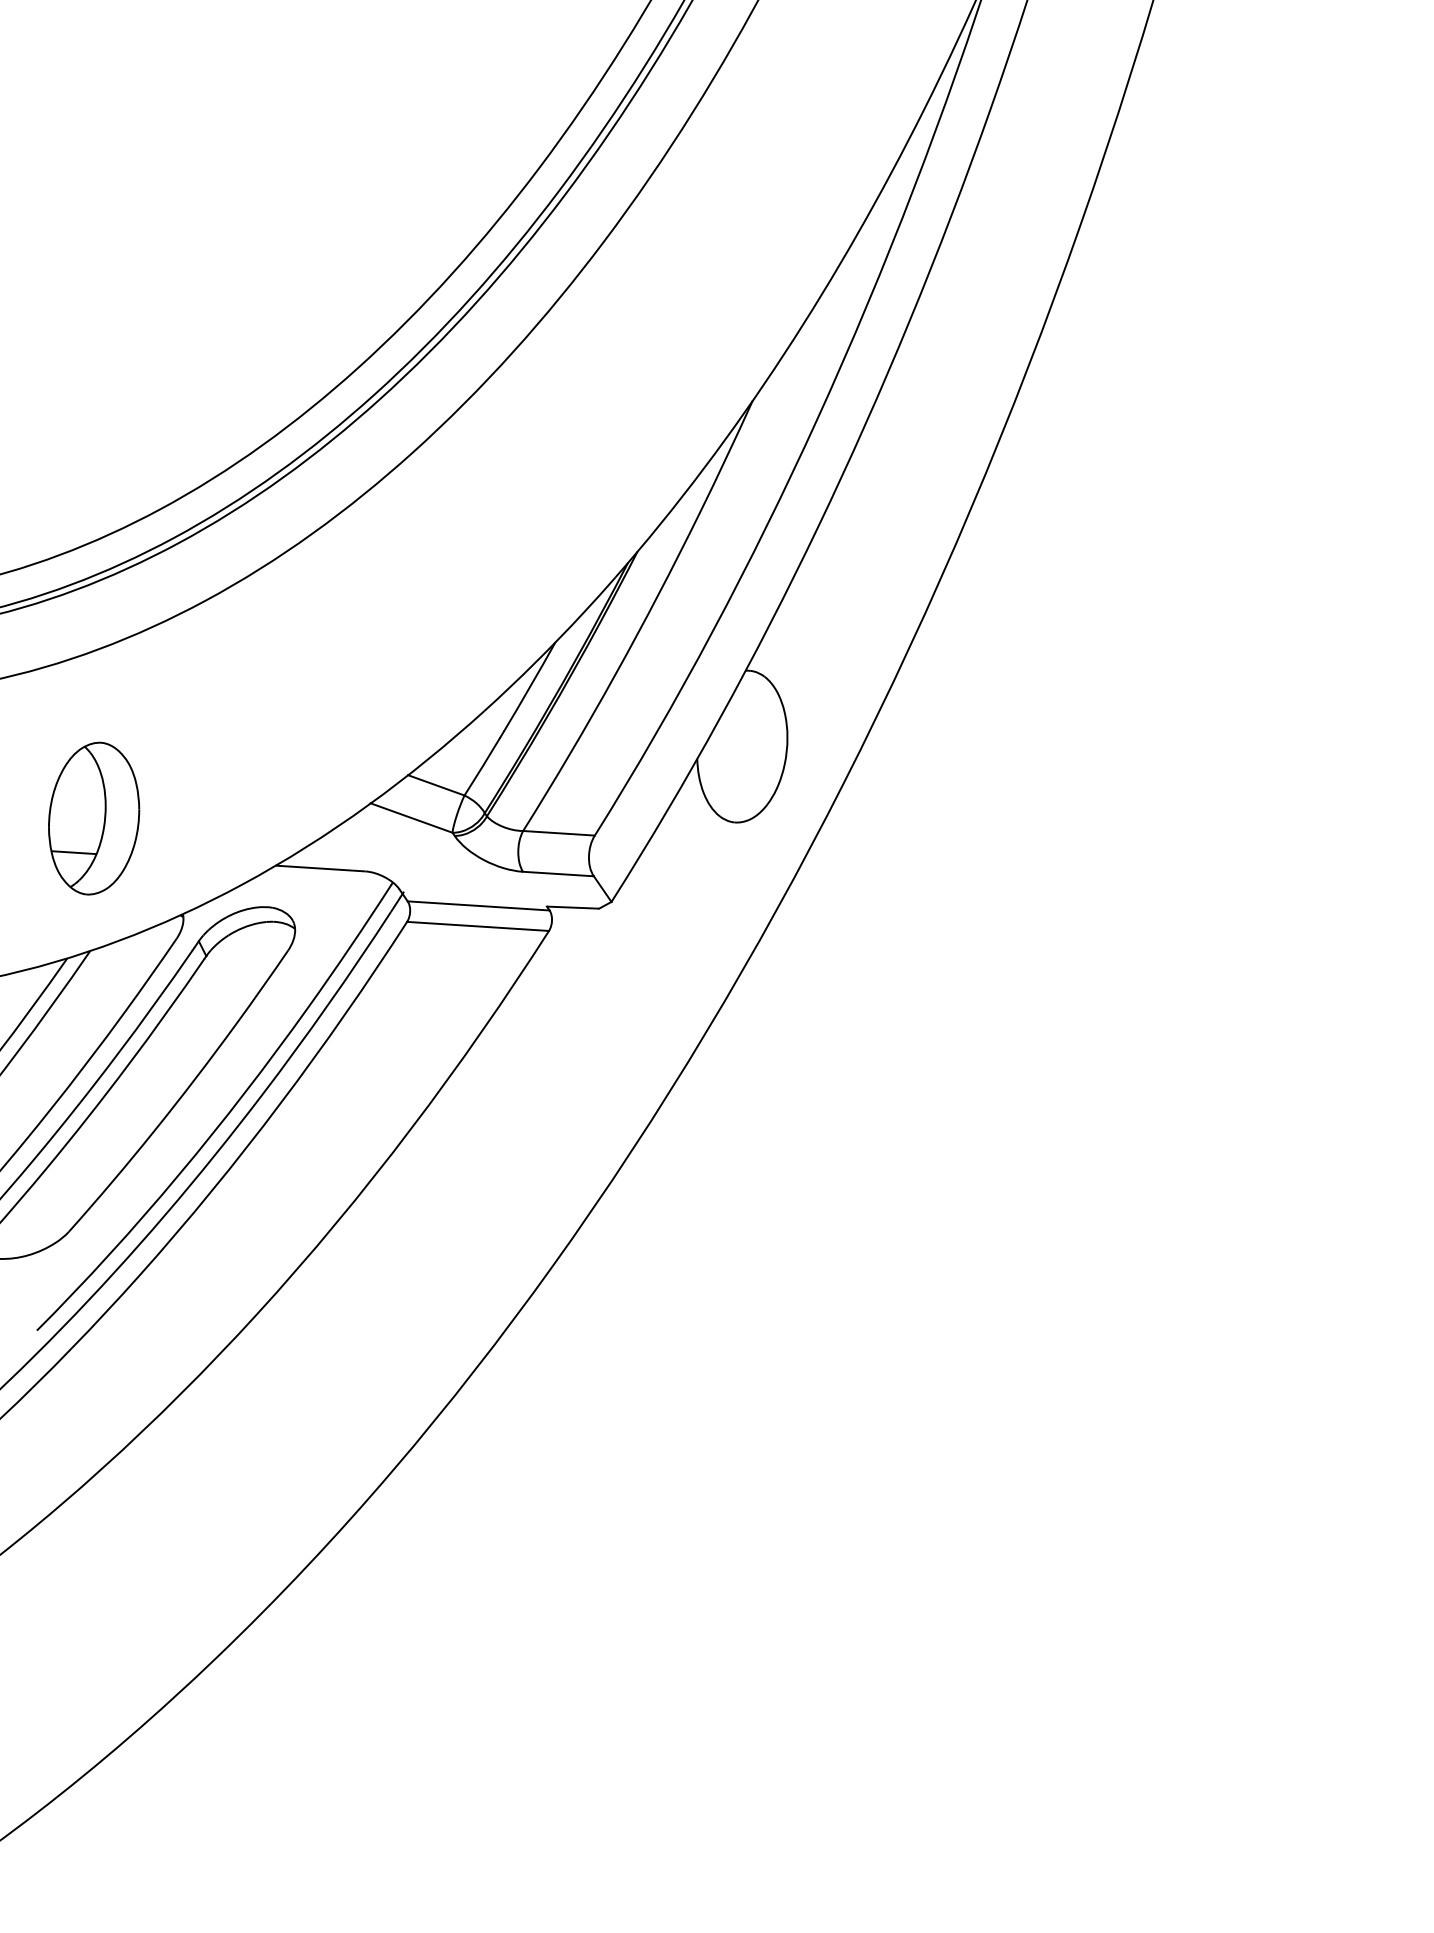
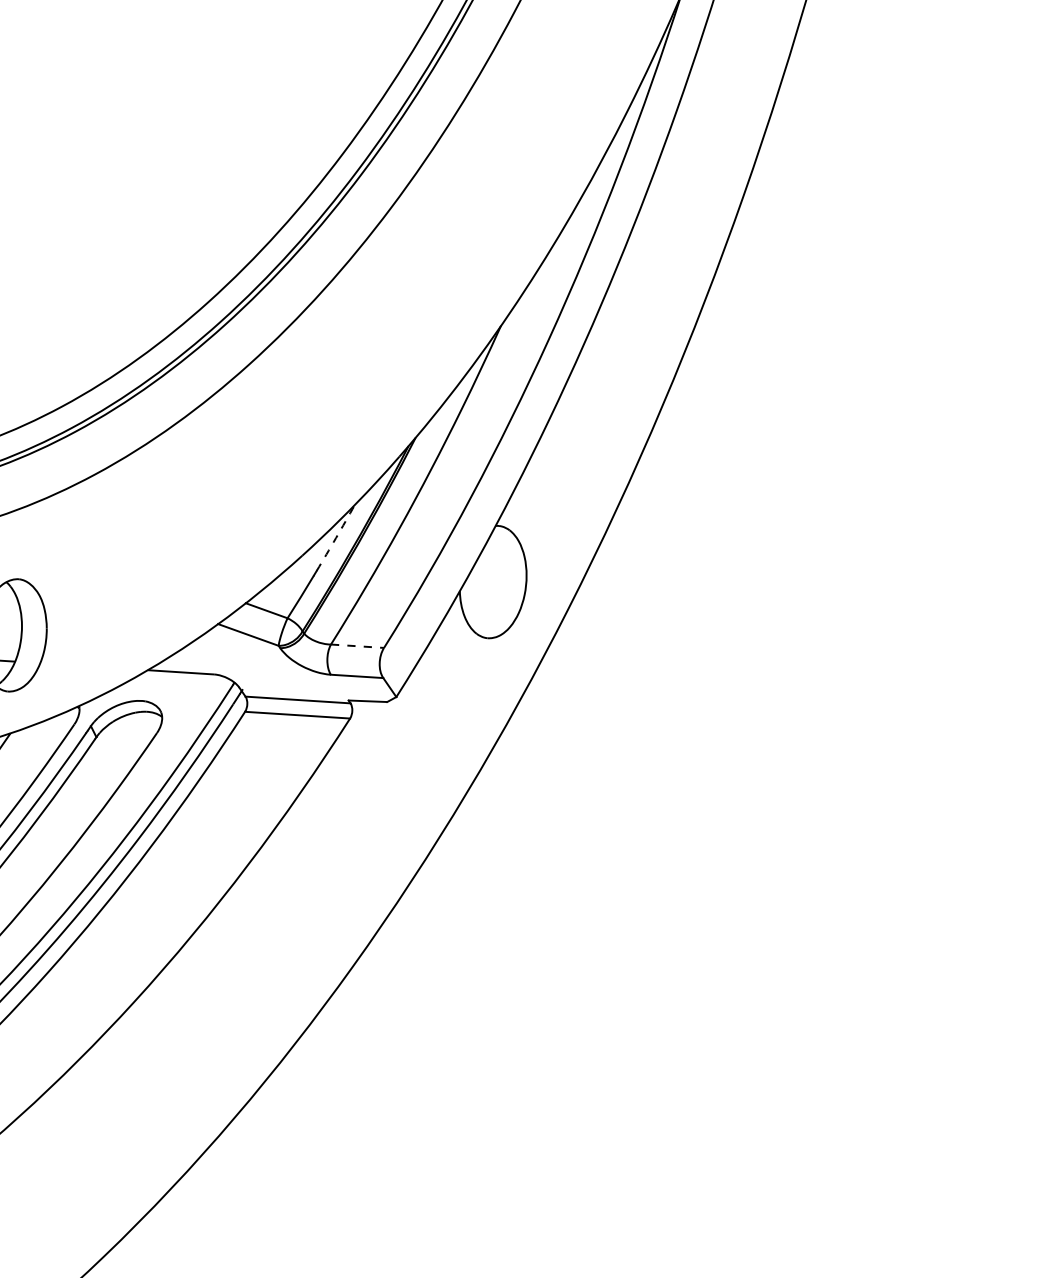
arc: (530, 687) -> (336, 538), solid -> dashed
line: (559, 833) -> (357, 646), solid -> dashed

